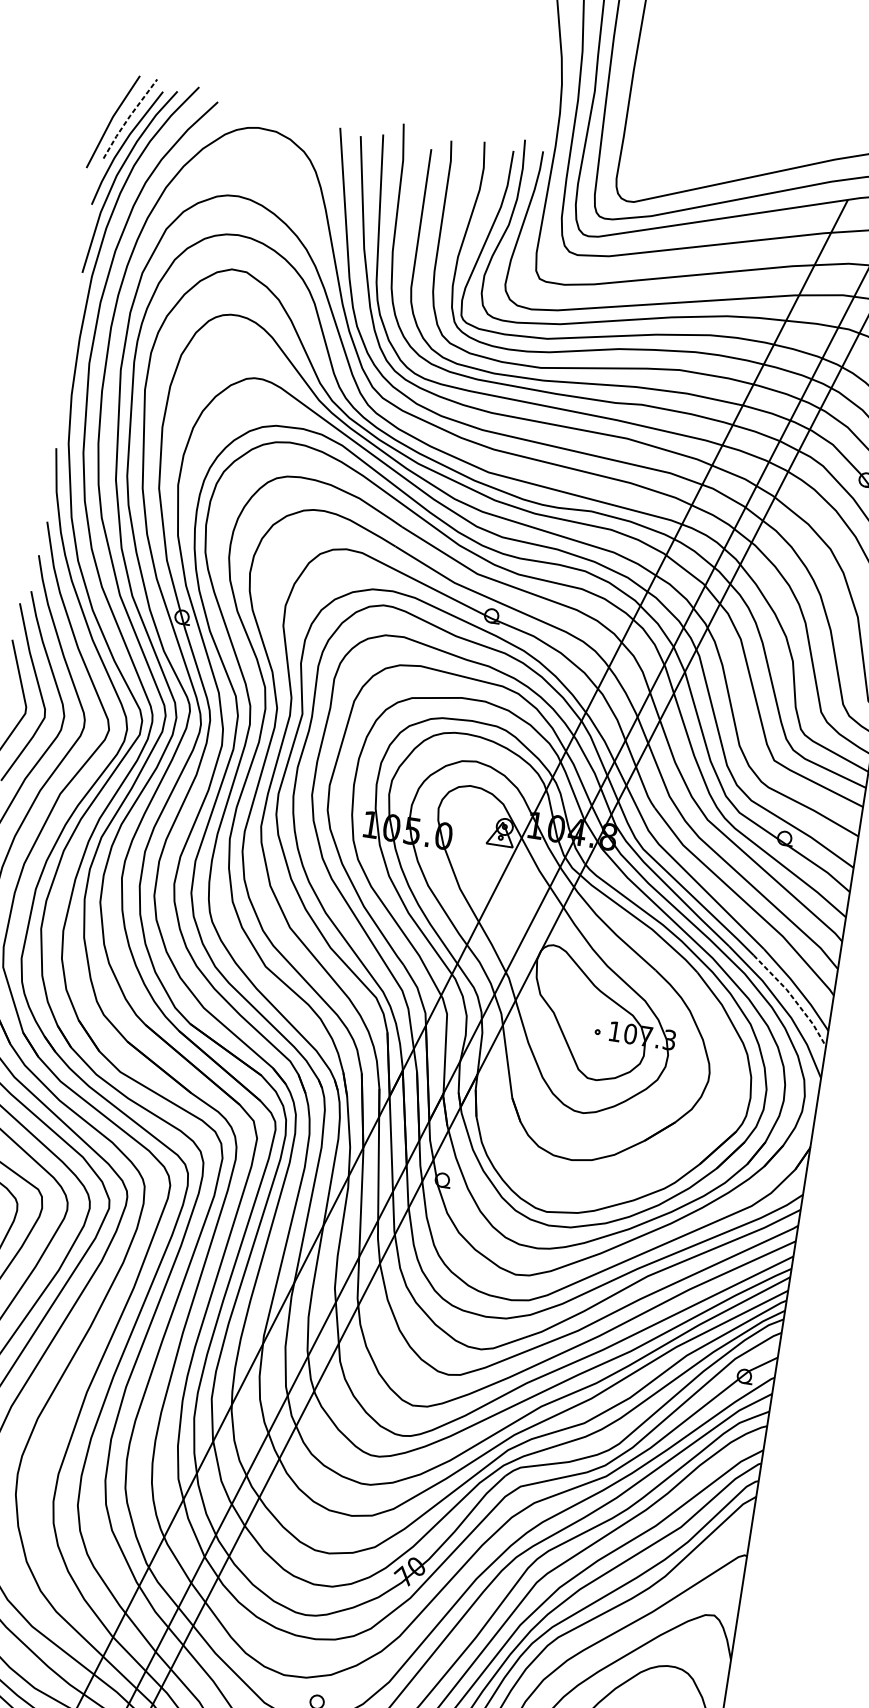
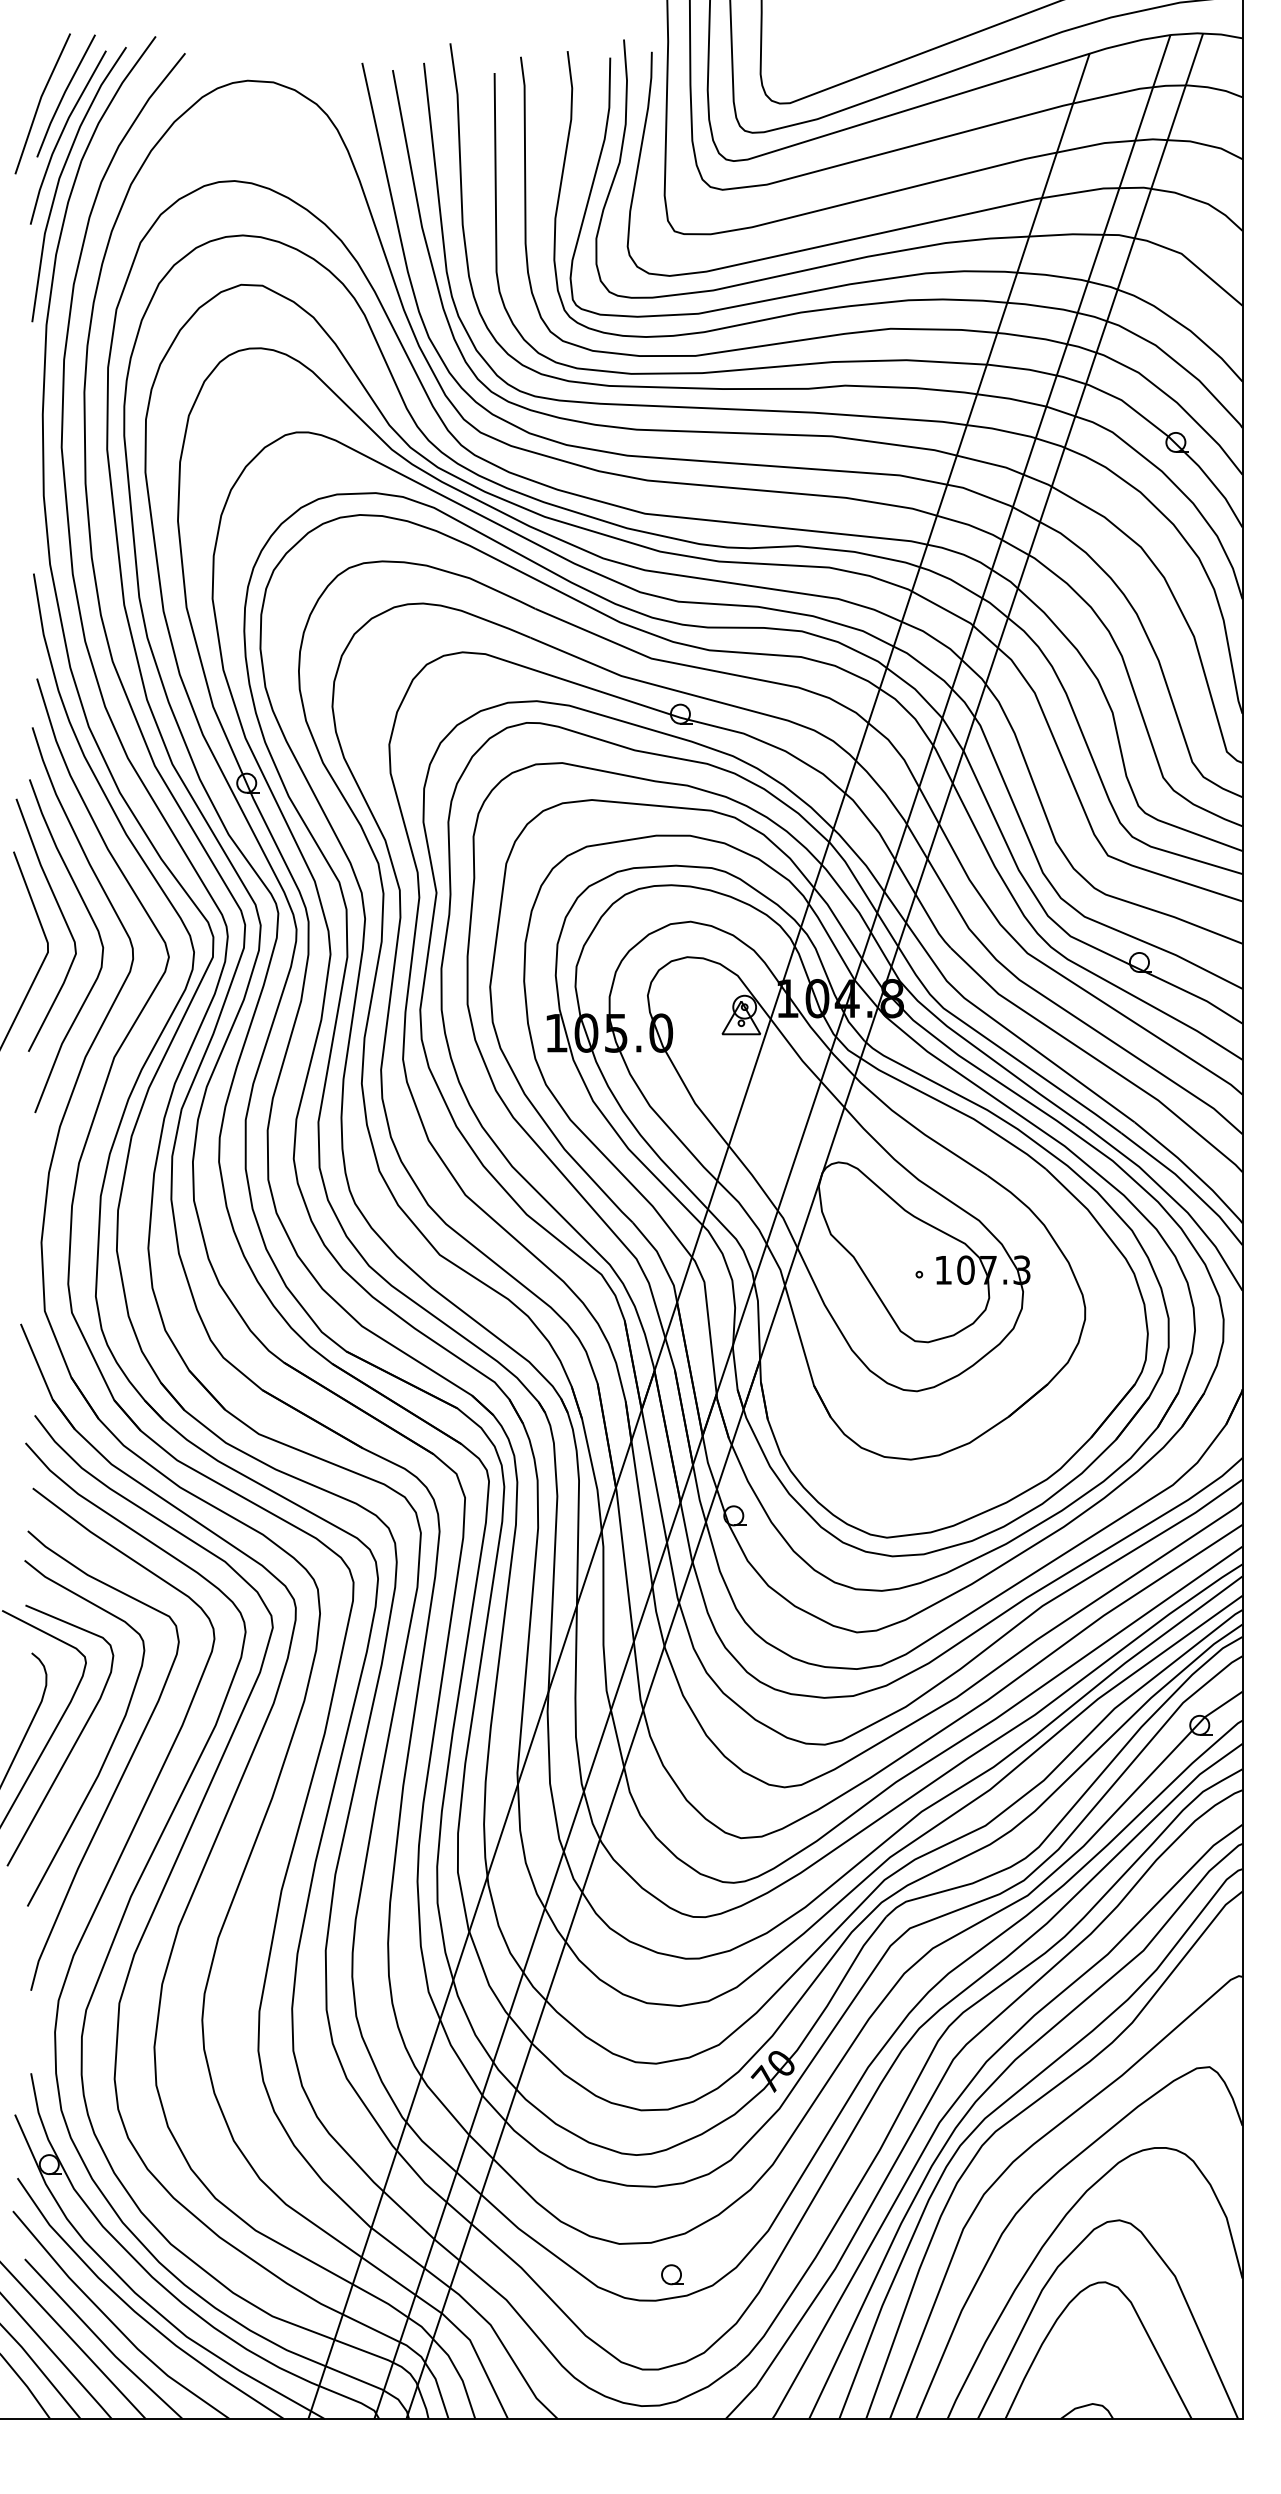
line: (128, 118) -> (63, 95), dashed -> solid
line: (793, 998) -> (1186, 1185), dashed -> solid

